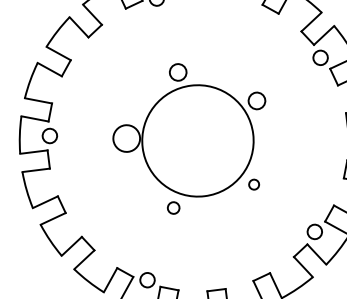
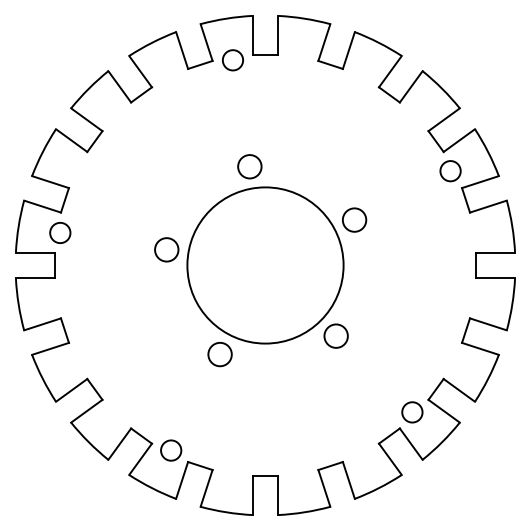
circle: (126, 138) -> (166, 249), size x0.62
circle: (253, 184) -> (335, 335), size x1.67
circle: (173, 207) -> (219, 354), size x1.43

